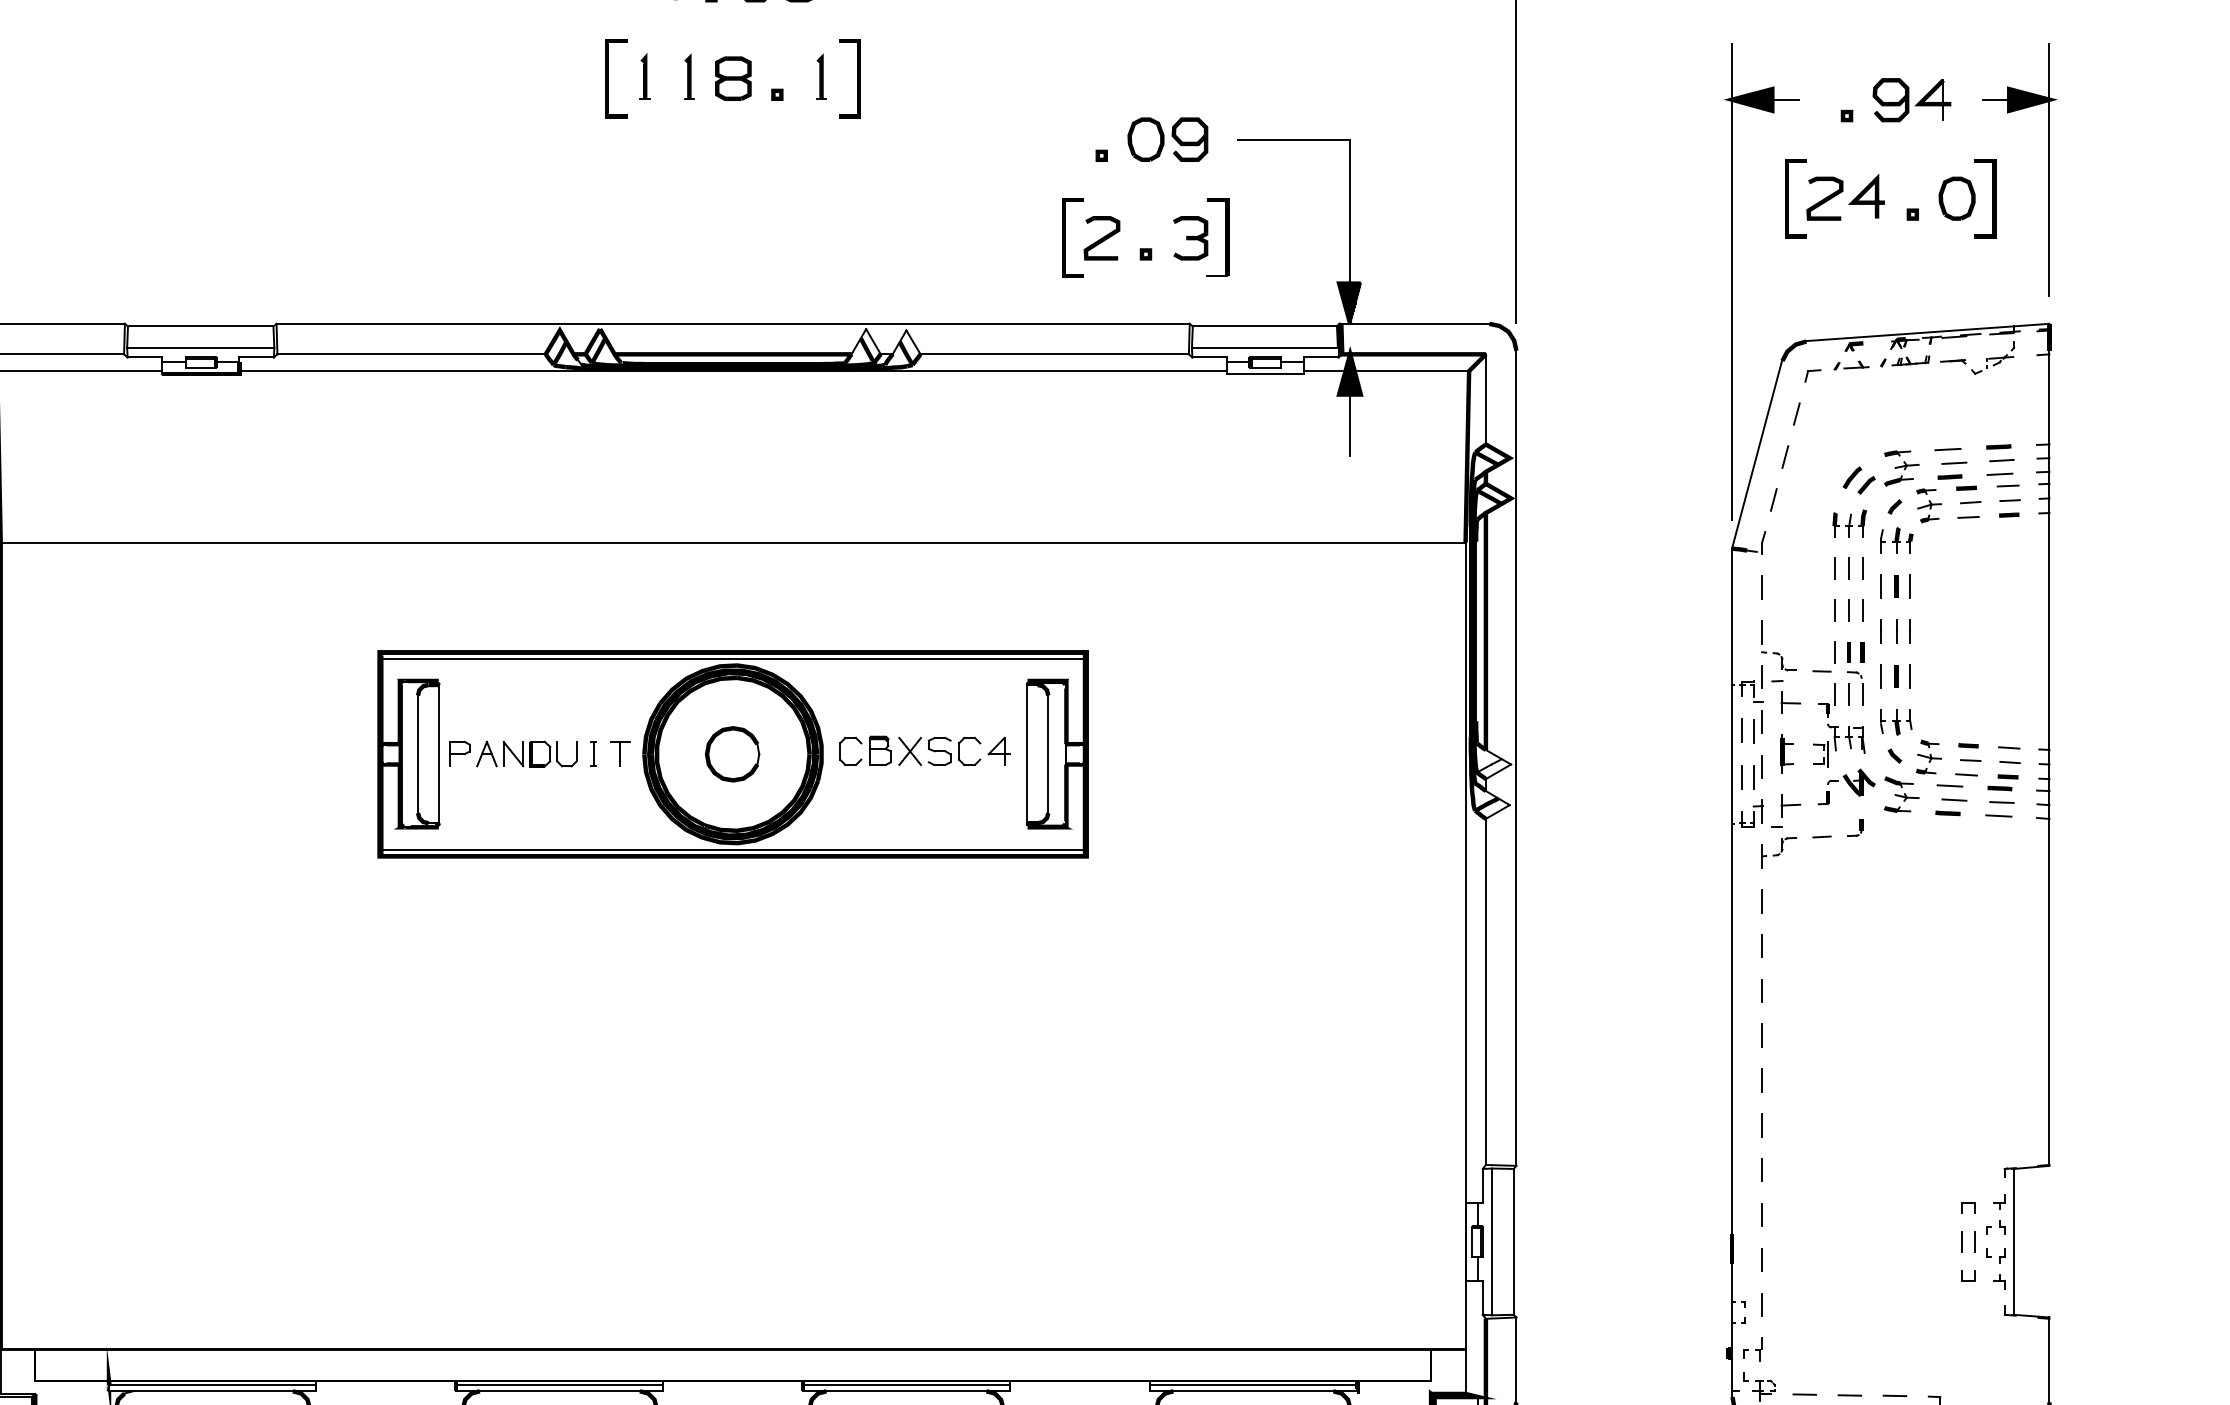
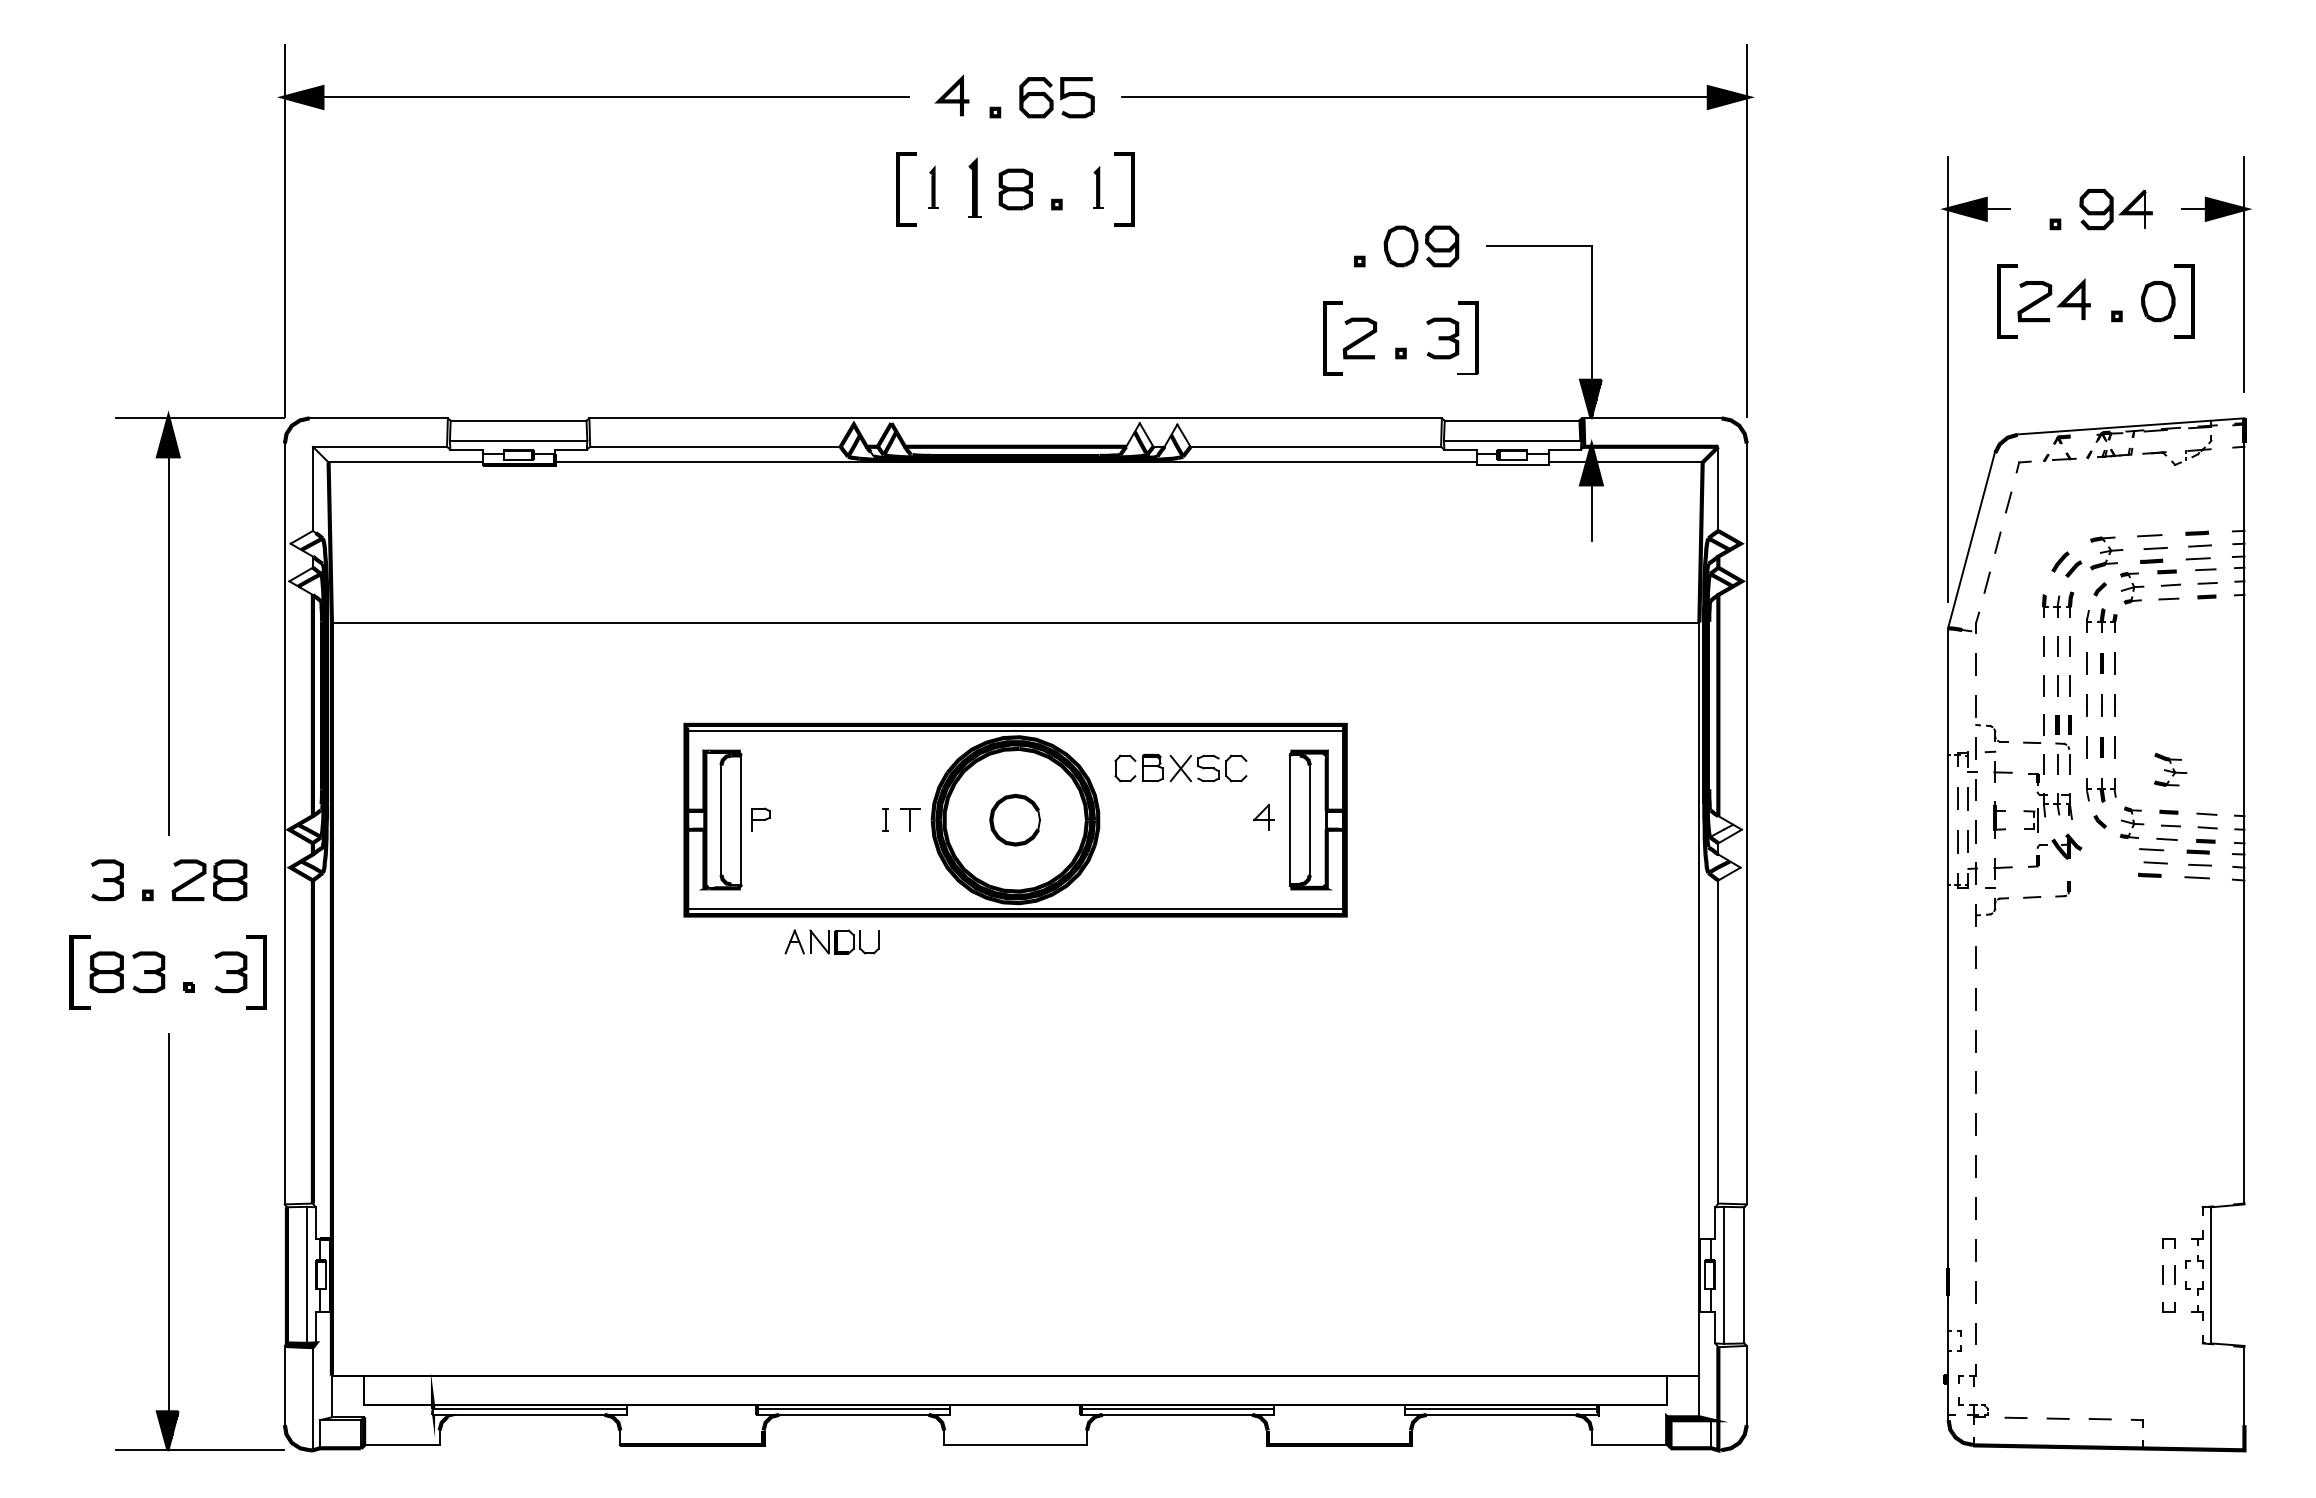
part: (689, 76) -> (974, 187), size x1.4
part: (909, 751) -> (1180, 768), moved
part: (526, 753) -> (831, 941), moved
part: (1901, 794) -> (2170, 769), moved

